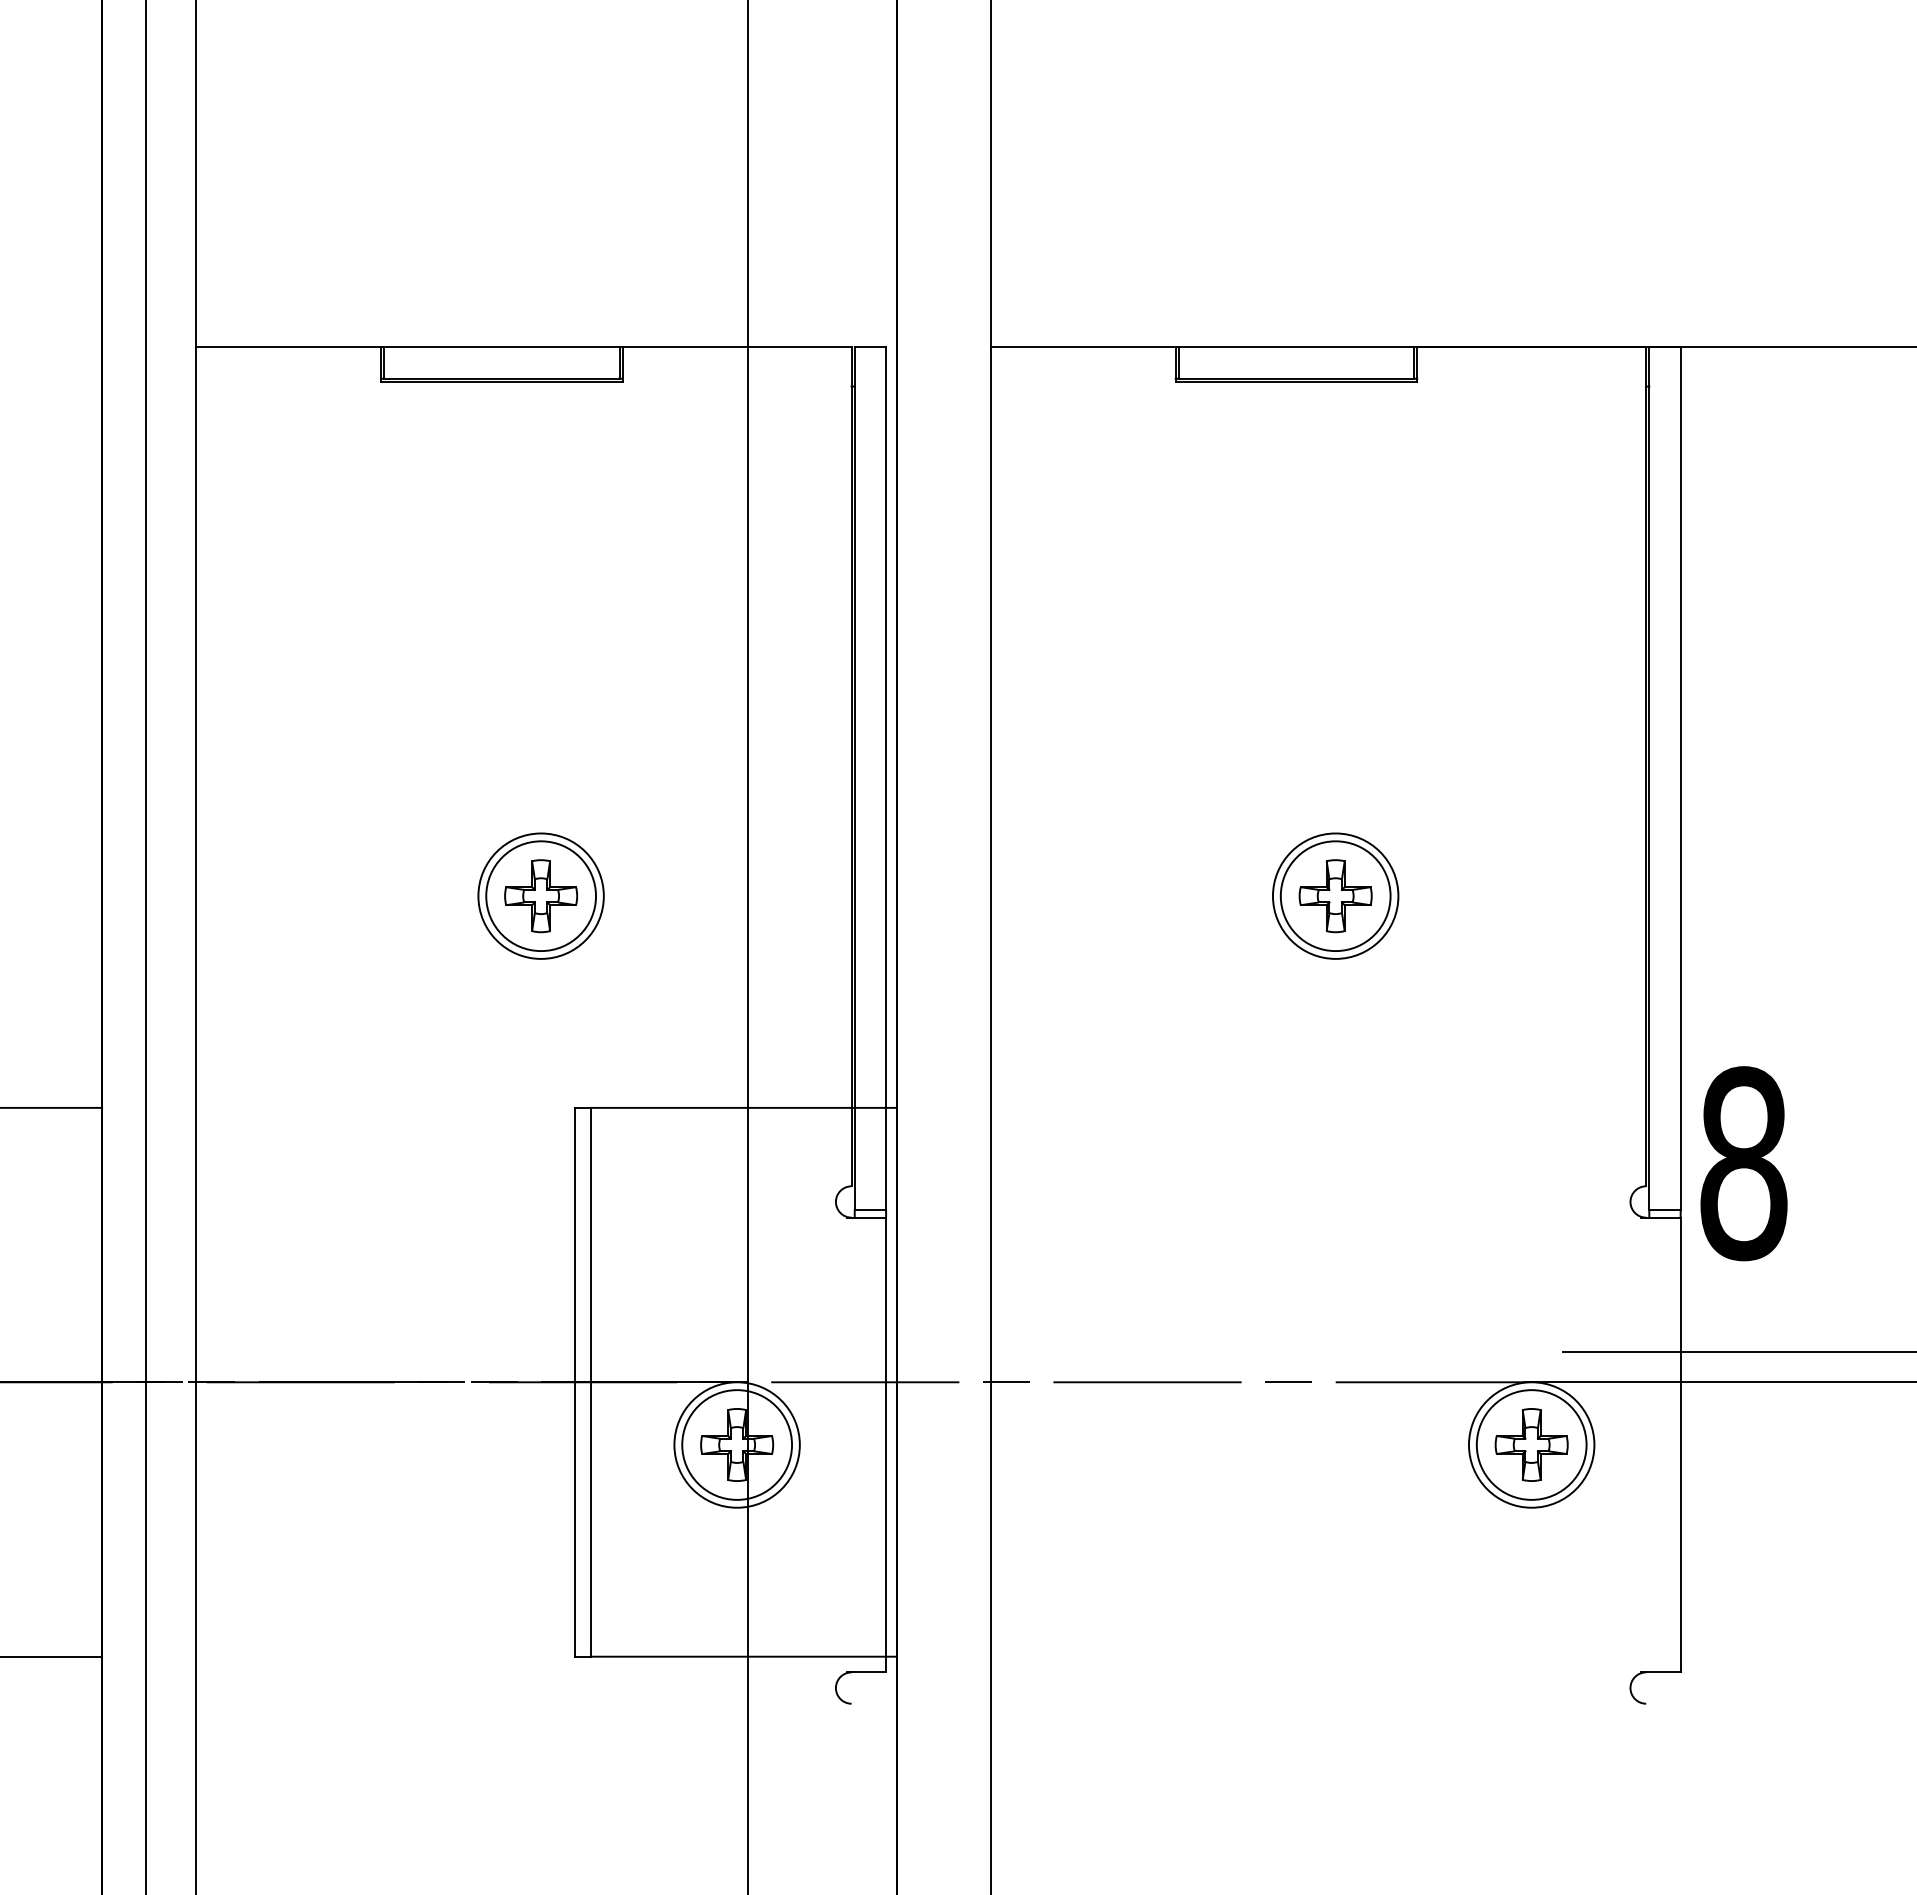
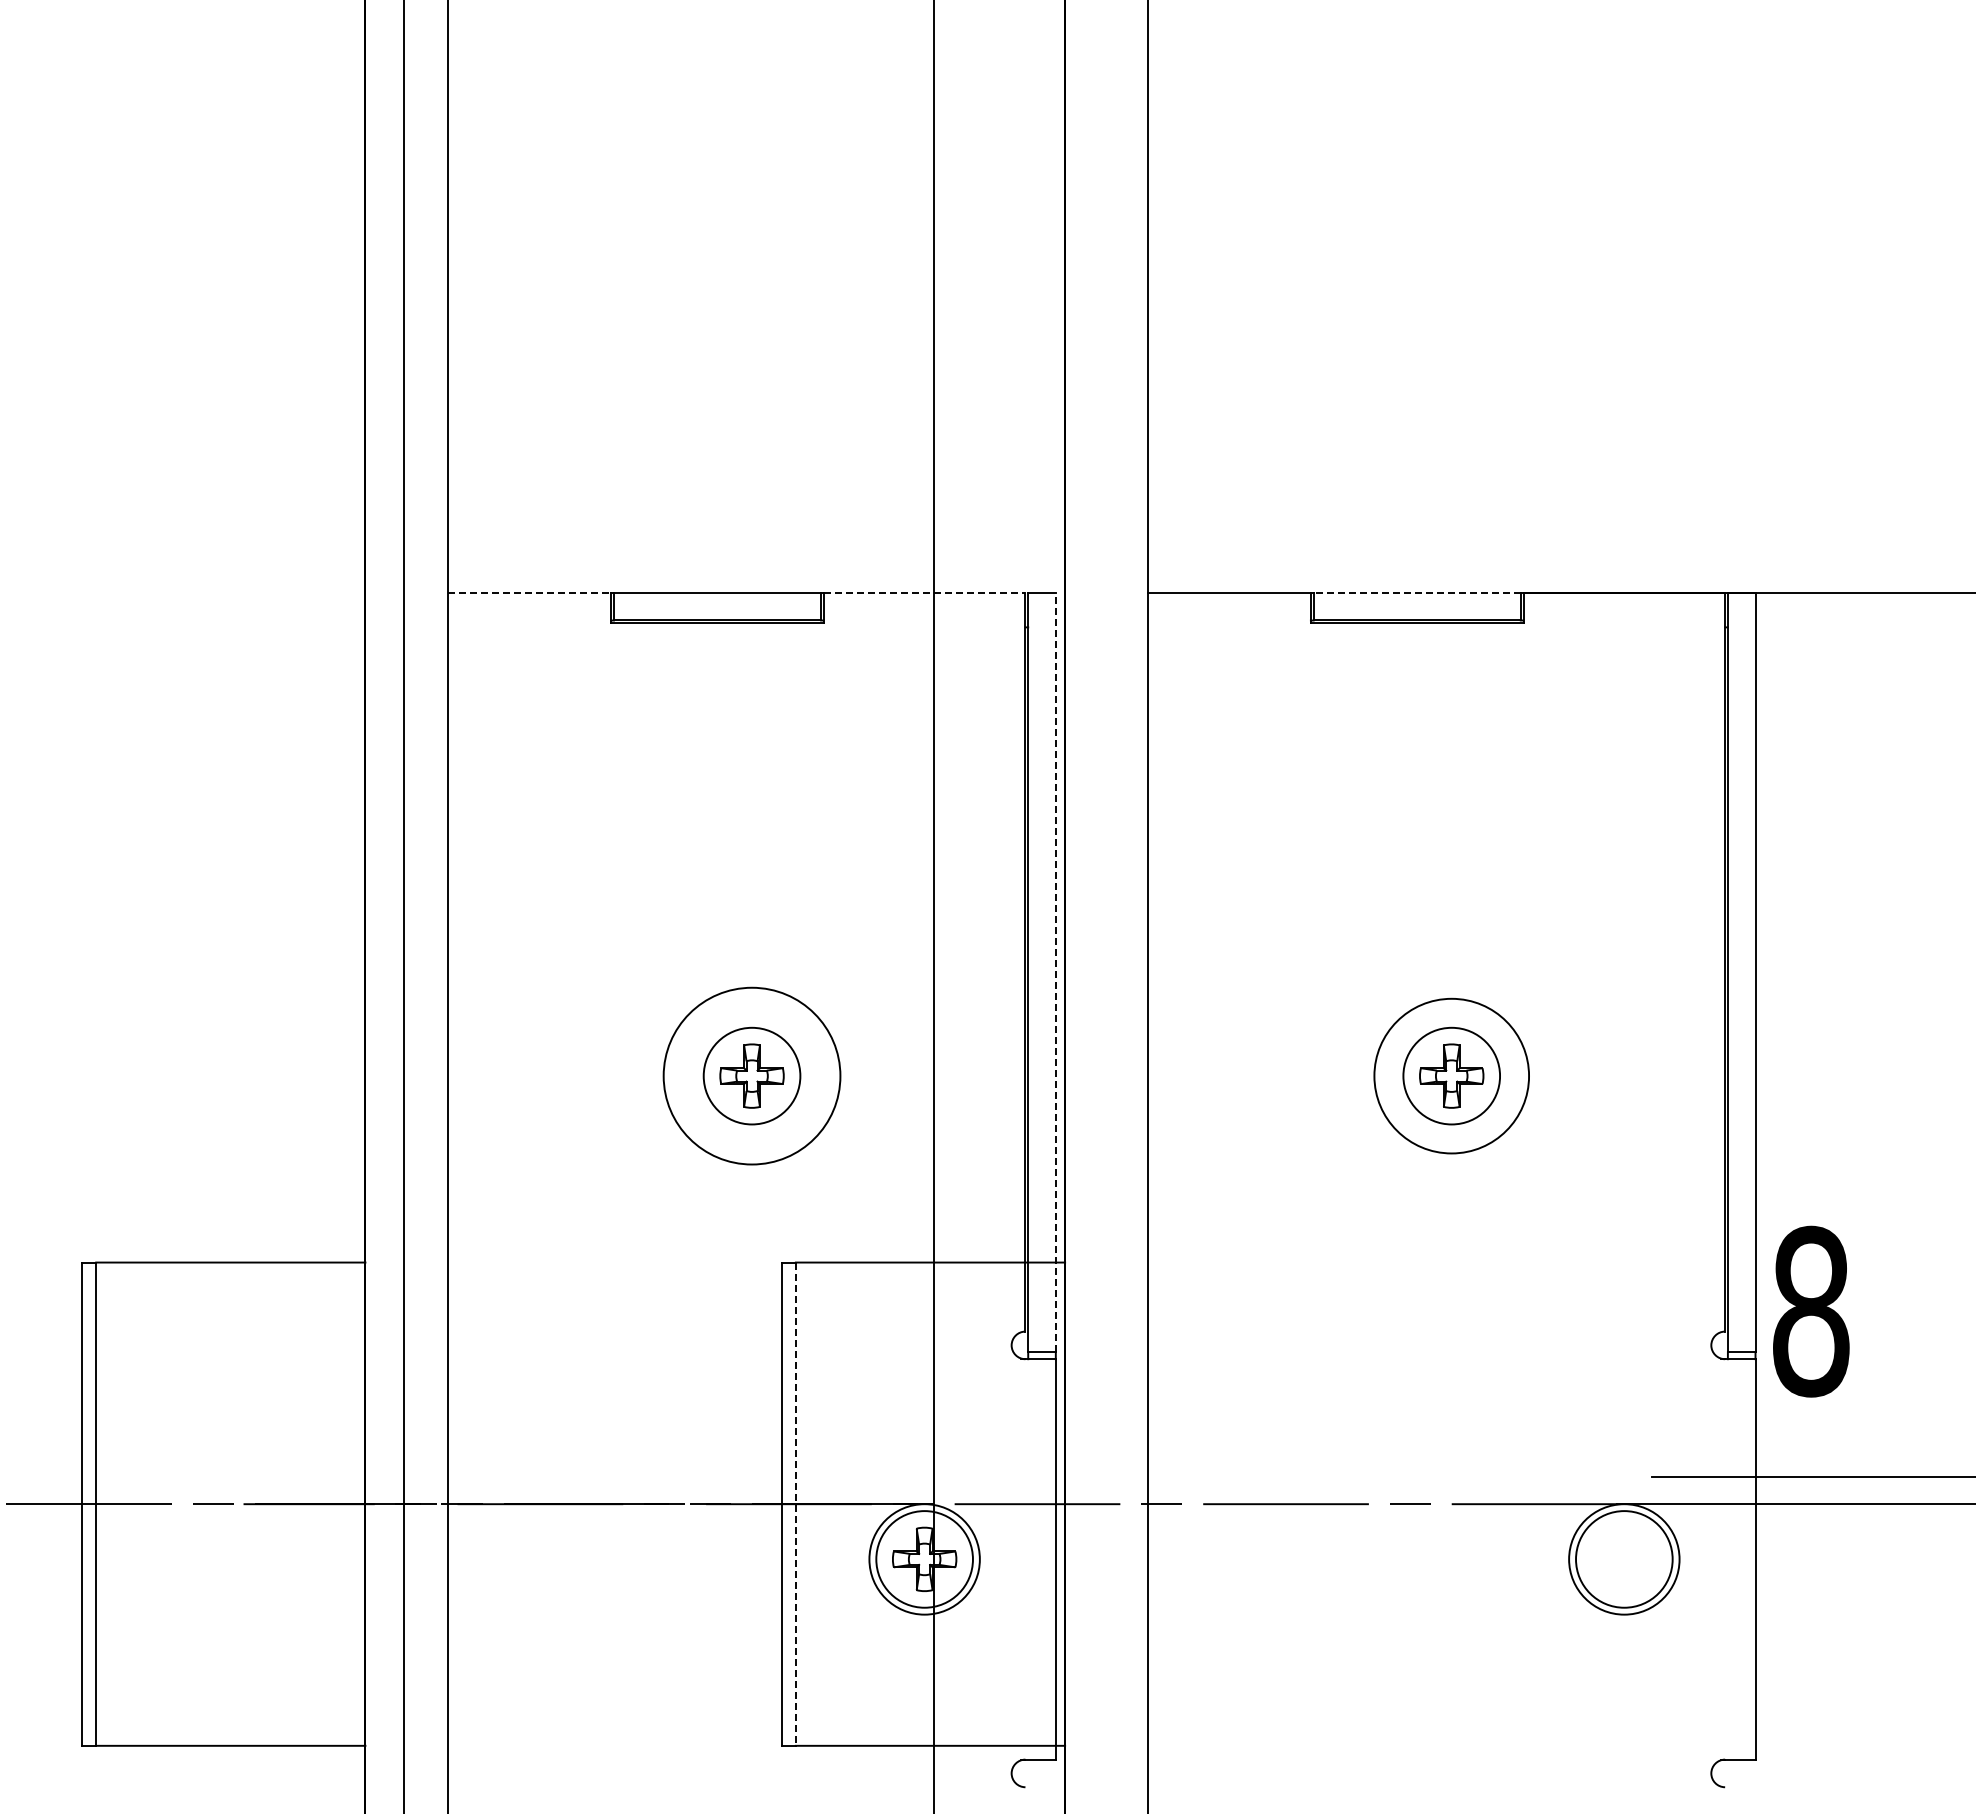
line: (289, 346) -> (530, 592), solid -> dashed
line: (736, 346) -> (924, 592), solid -> dashed
line: (1296, 346) -> (1417, 592), solid -> dashed
line: (885, 778) -> (1055, 972), solid -> dashed
circle: (540, 895) -> (751, 1075), size x1.6
circle: (1335, 895) -> (1451, 1075), size x1.4
line: (590, 1382) -> (795, 1504), solid -> dashed
part: (1530, 1443) -> (1623, 1558), removed

